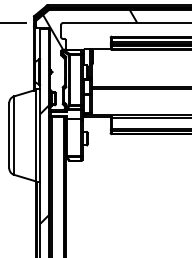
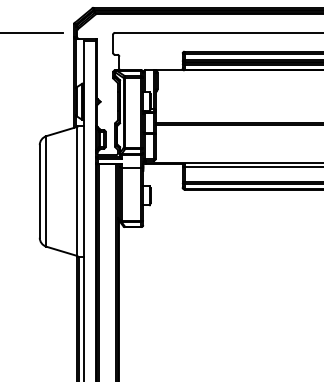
hatch: (89, 30) -> (153, 42), removed
hatch: (44, 164) -> (89, 231), removed

